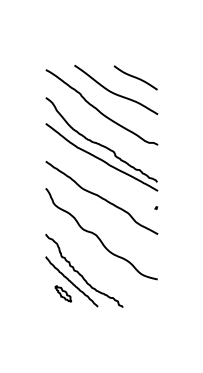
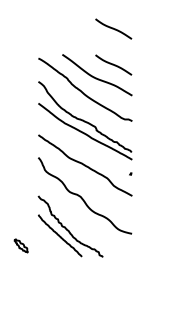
curve: (135, 34) -> (113, 28), added
part: (63, 293) -> (21, 245), moved

